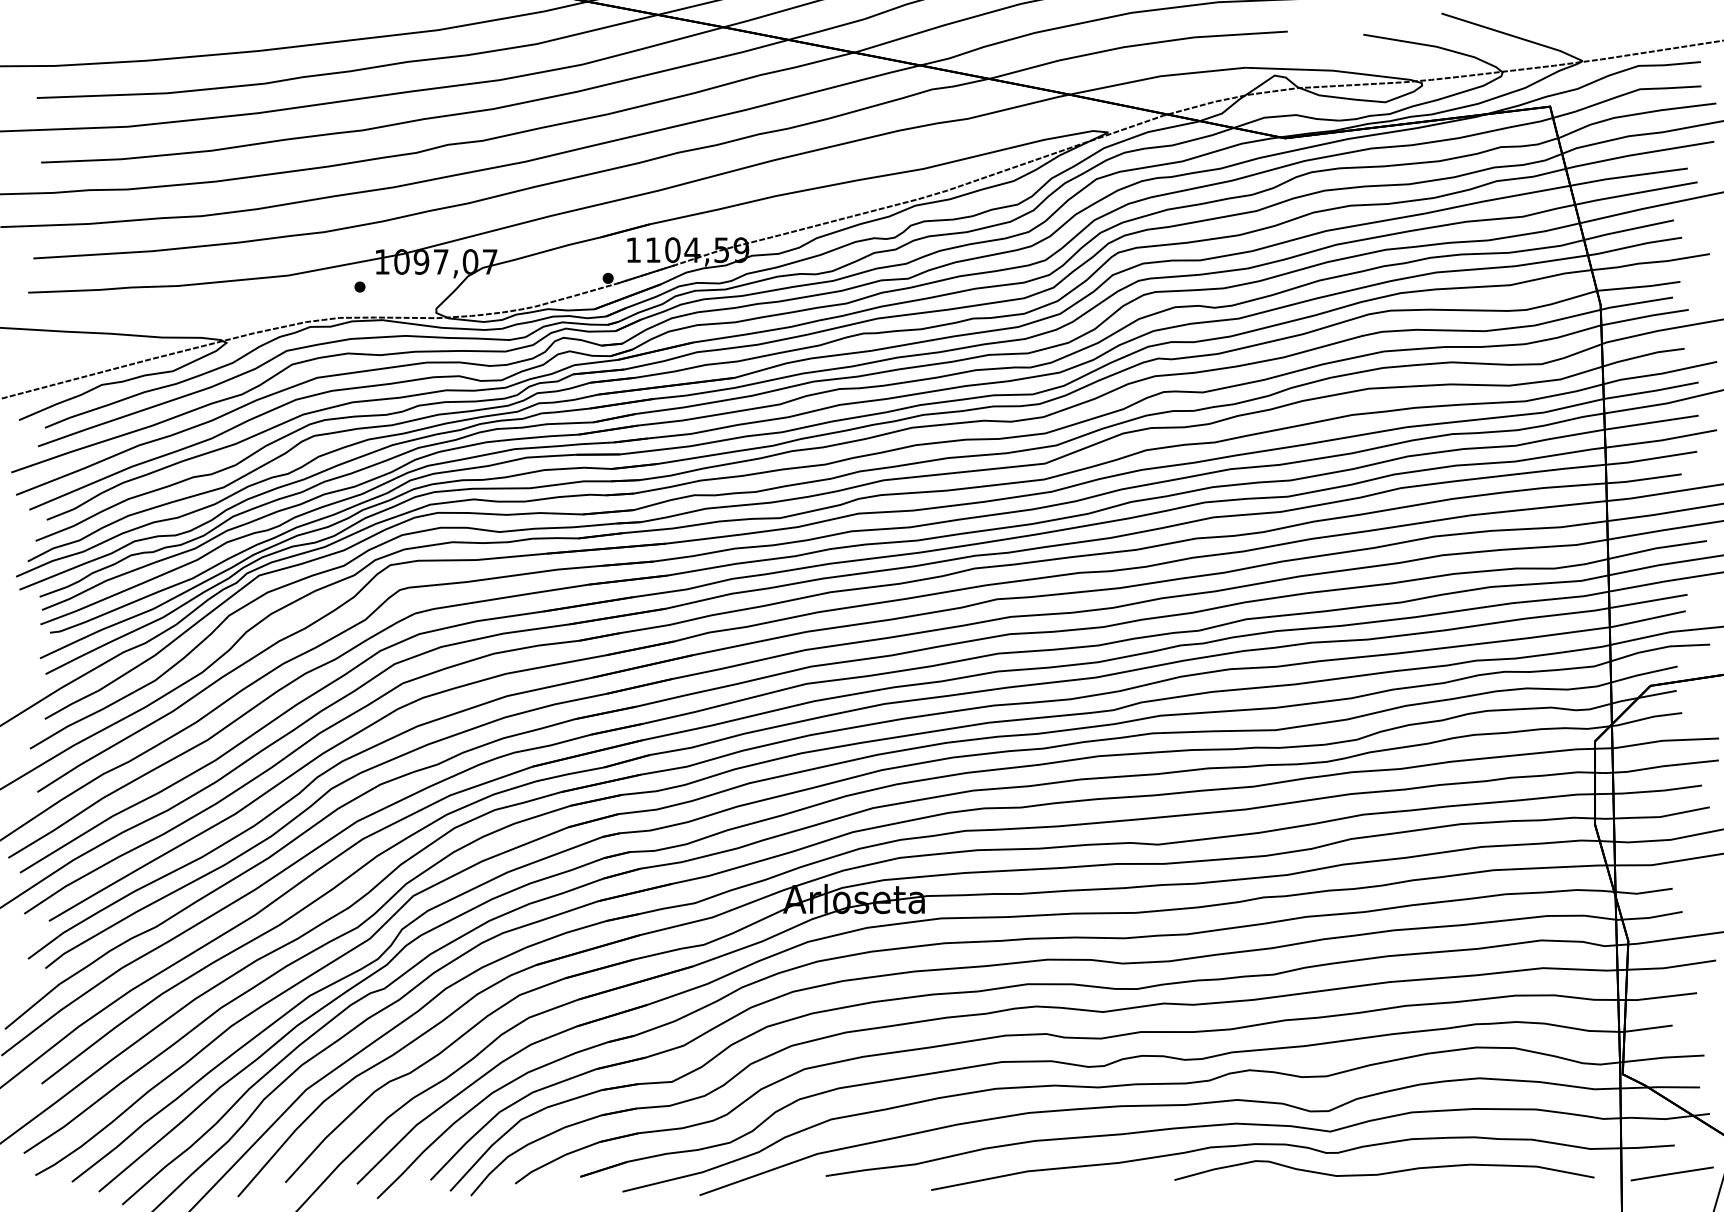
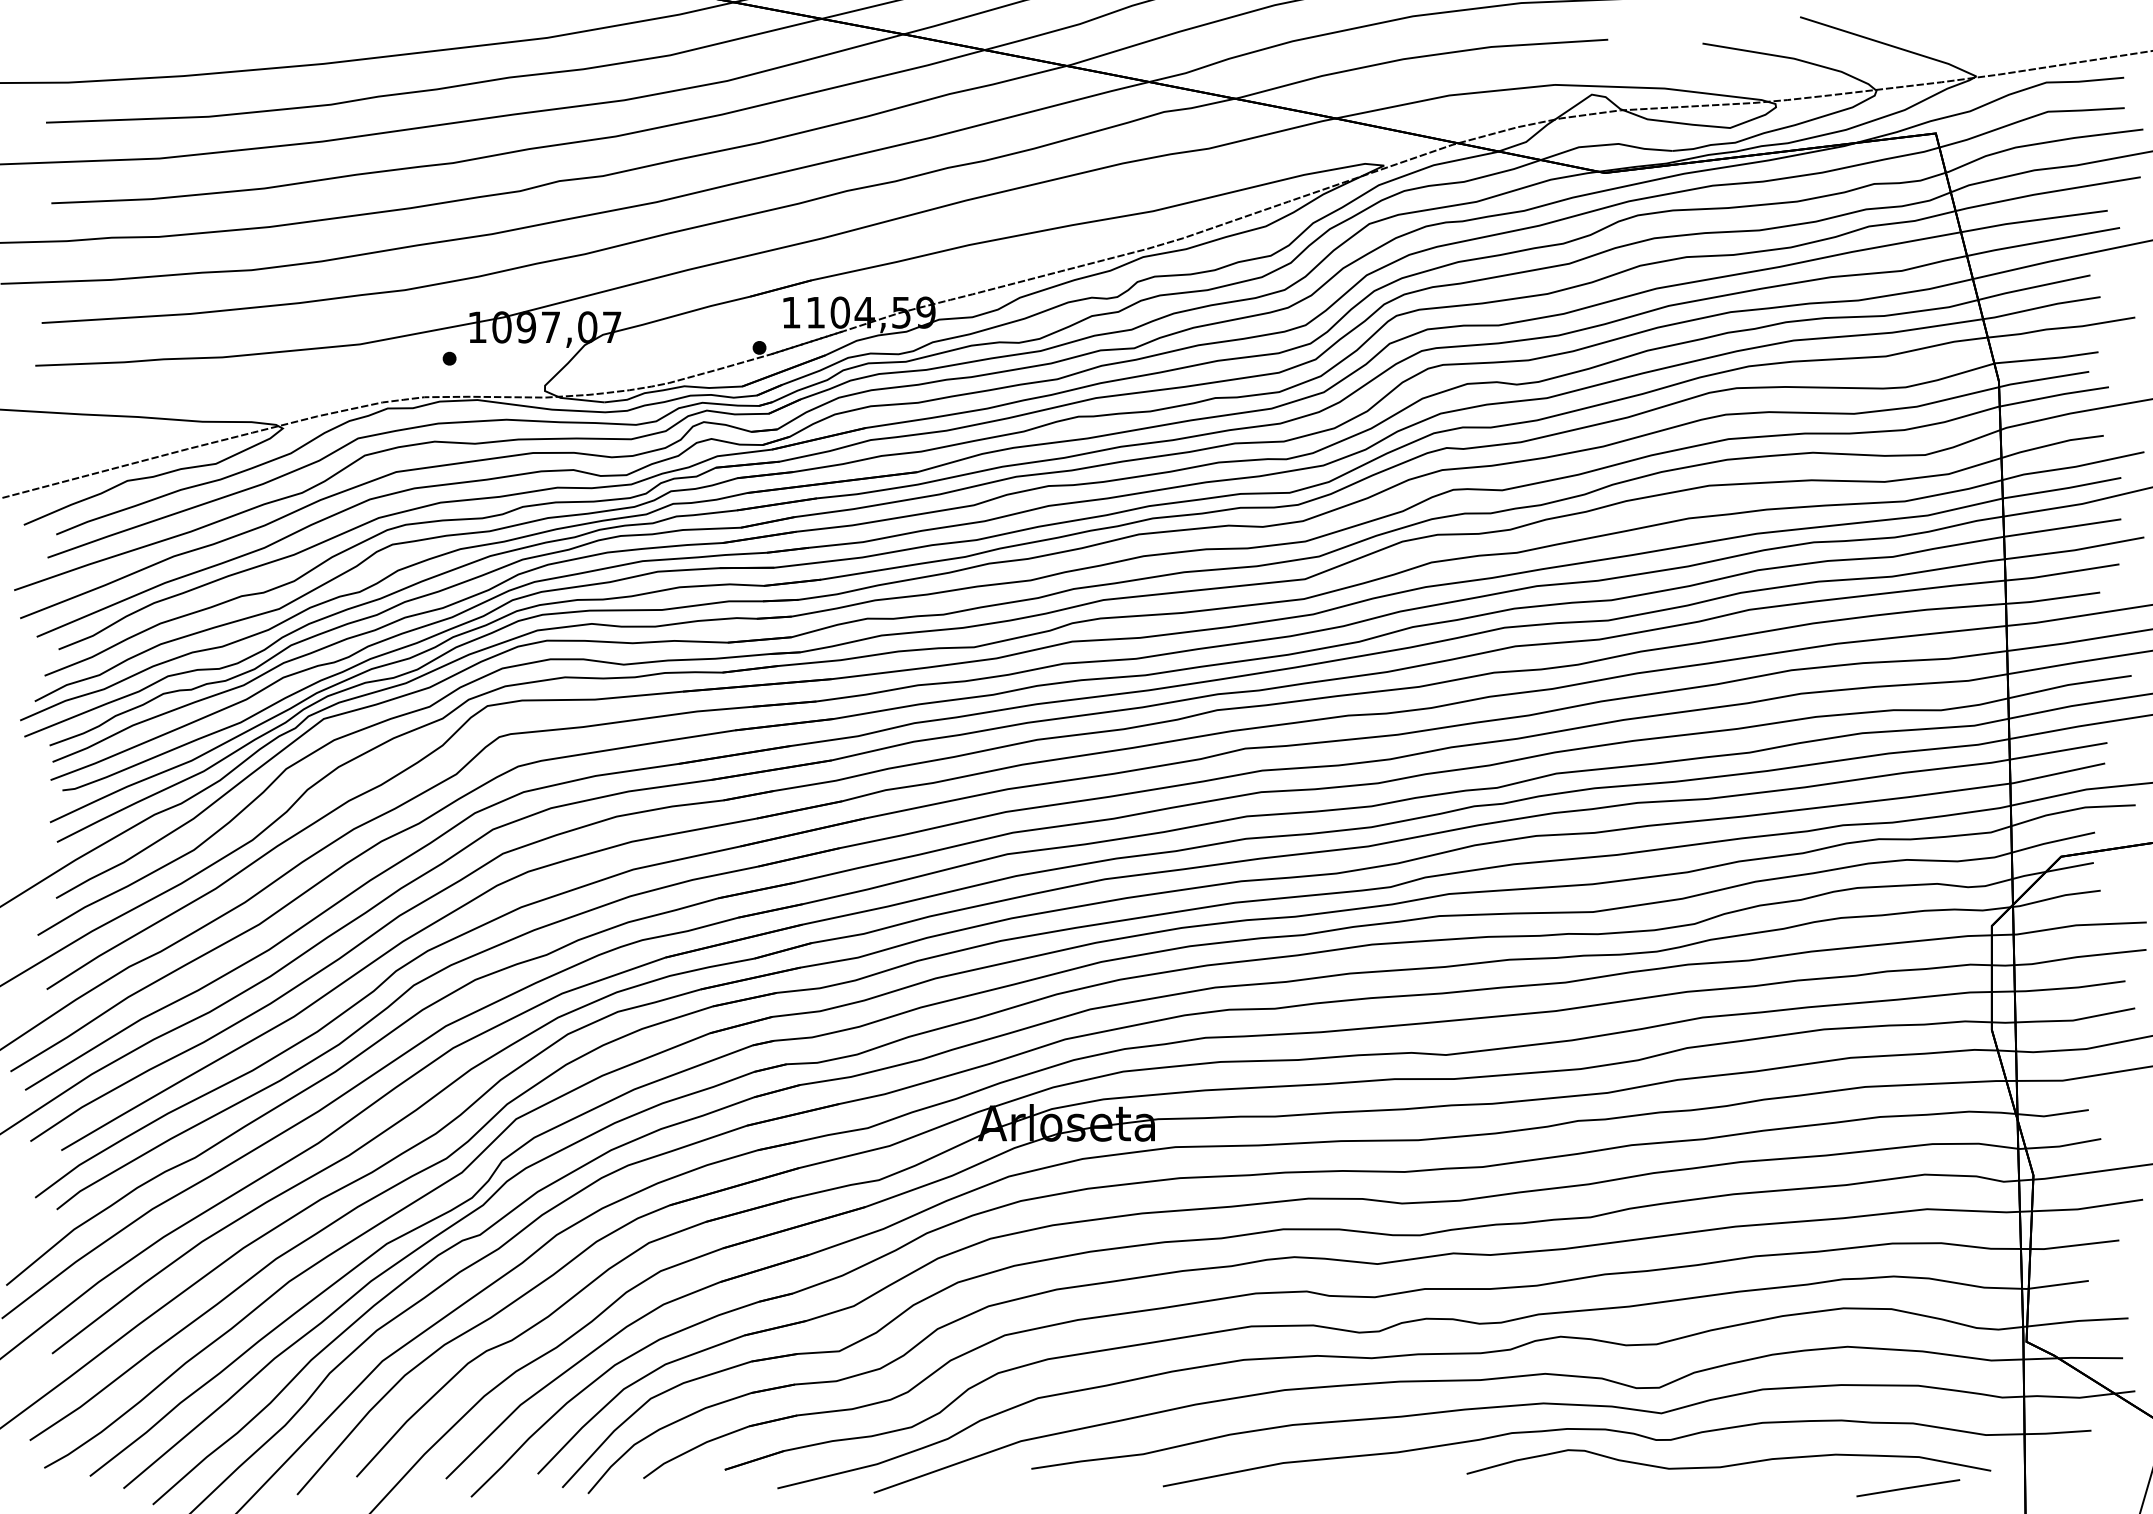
line: (1672, 1174) -> (1908, 1488), moved

